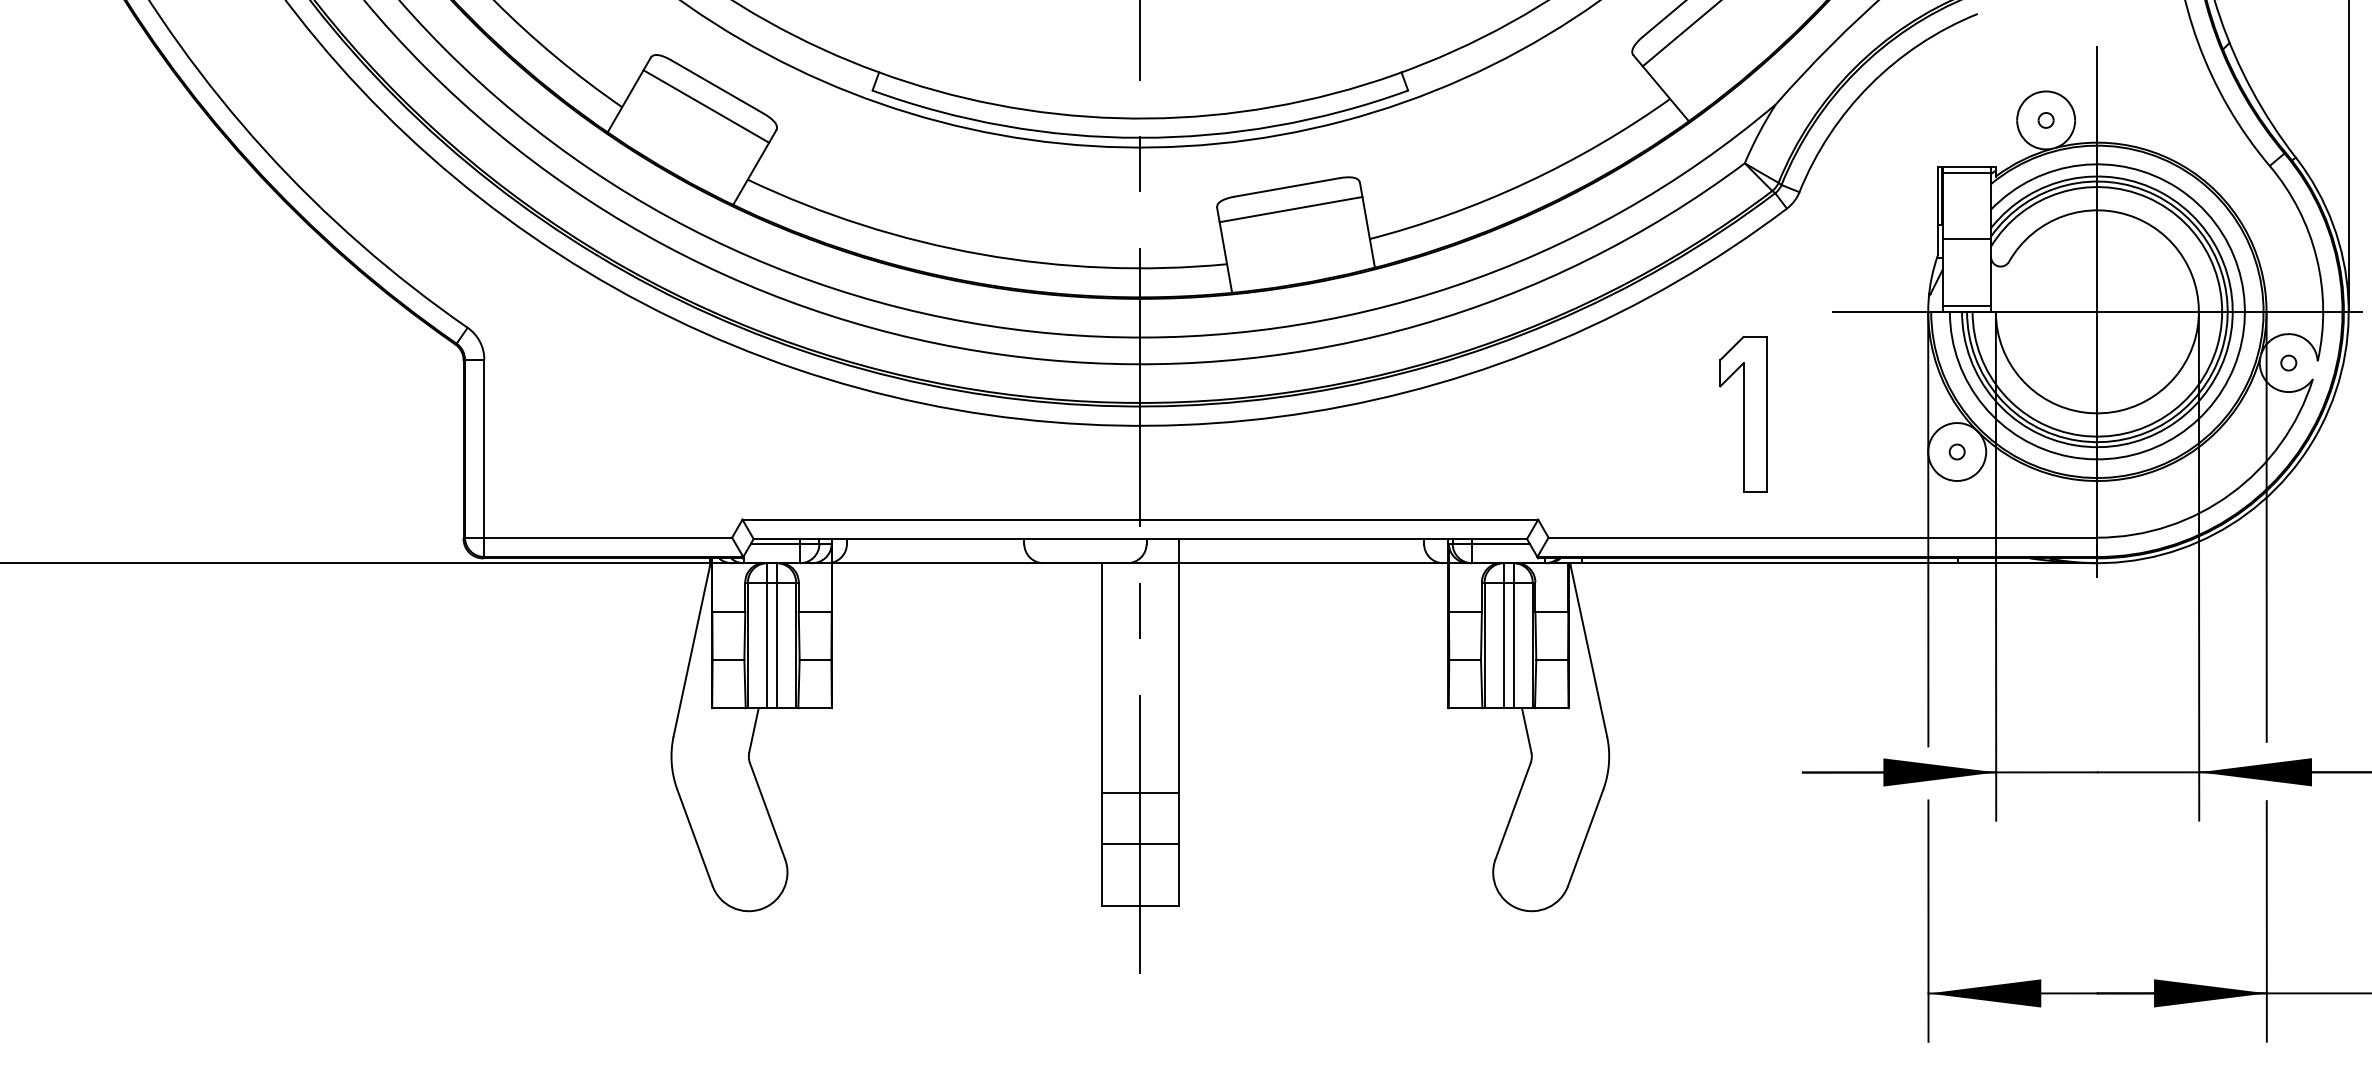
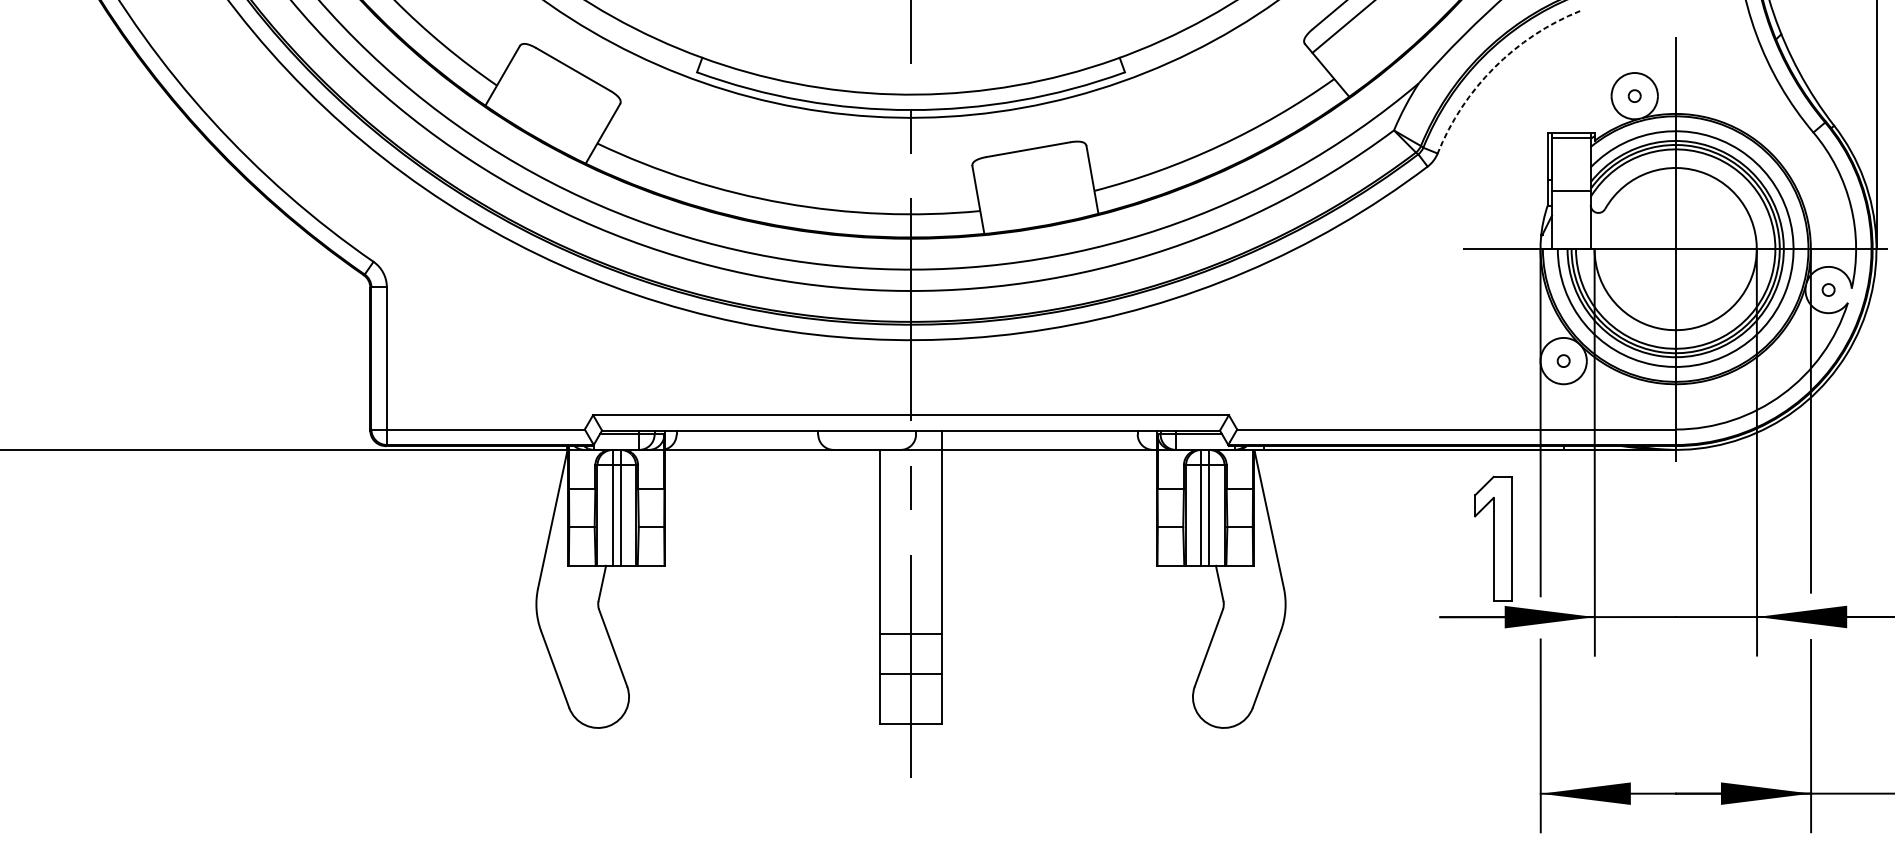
arc: (1870, 84) -> (1494, 67), solid -> dashed
line: (706, 106) -> (564, 85), removed
line: (1290, 209) -> (1030, 167), removed
line: (1966, 306) -> (1571, 244), removed
part: (1743, 413) -> (1493, 538), moved

